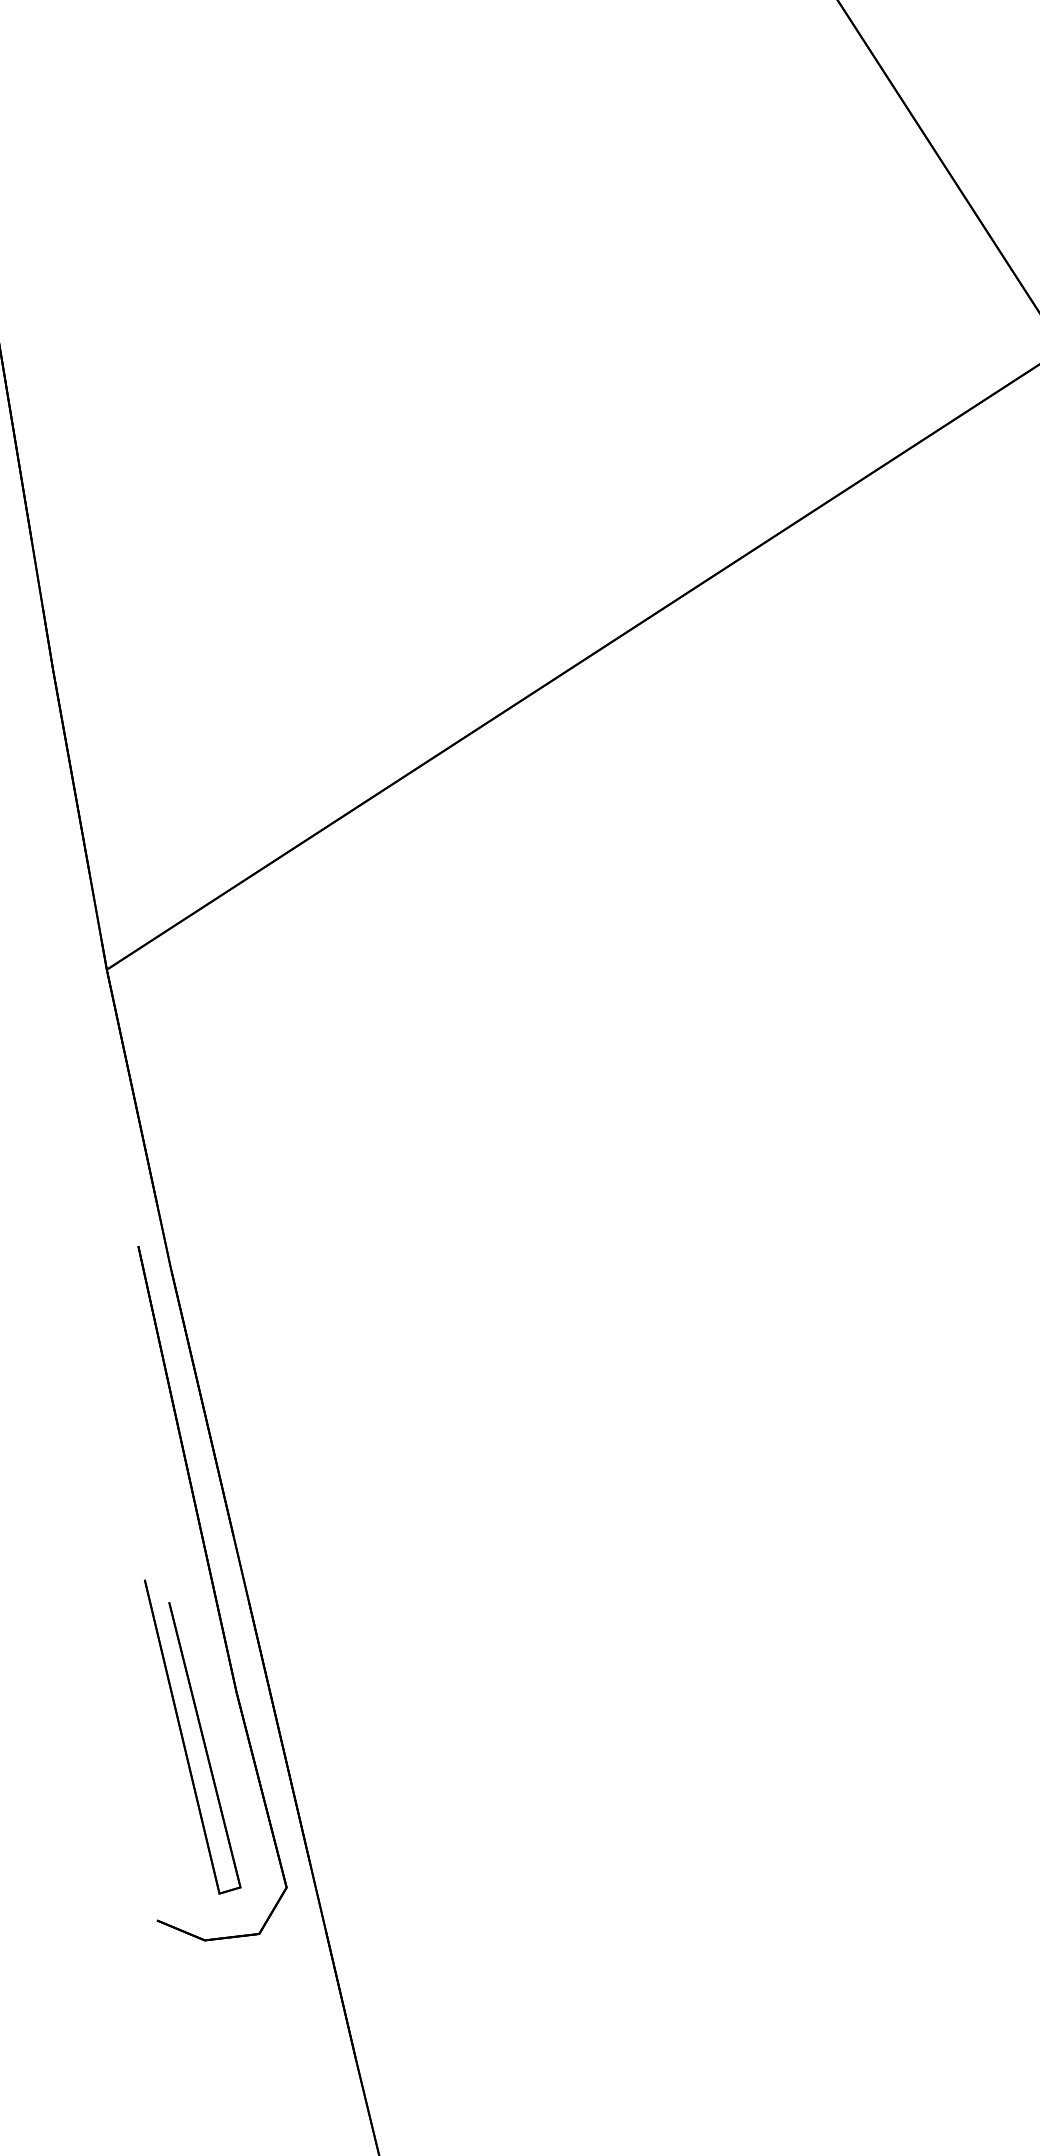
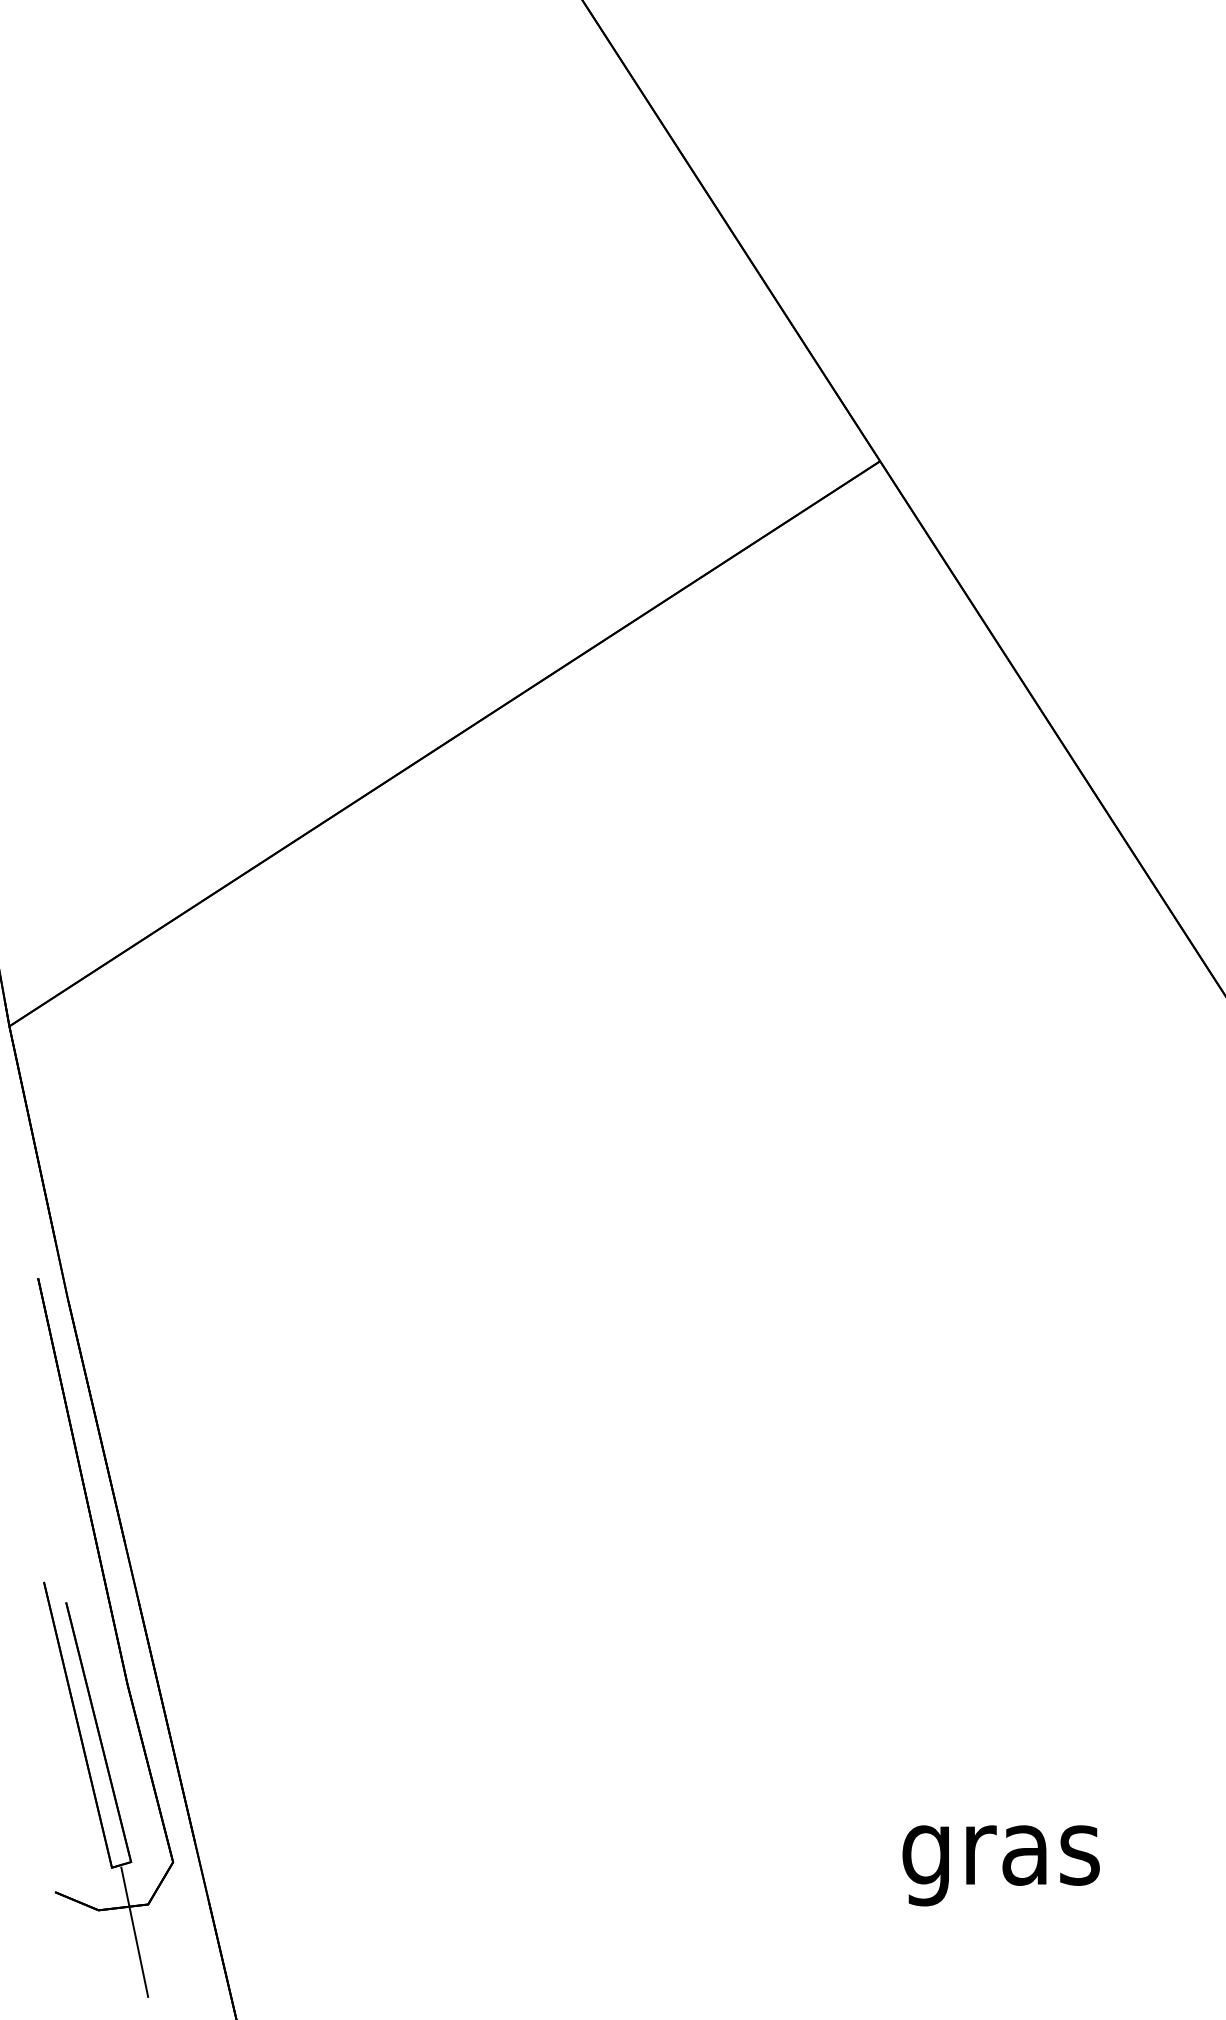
line: (244, 1963) -> (134, 1931), added

